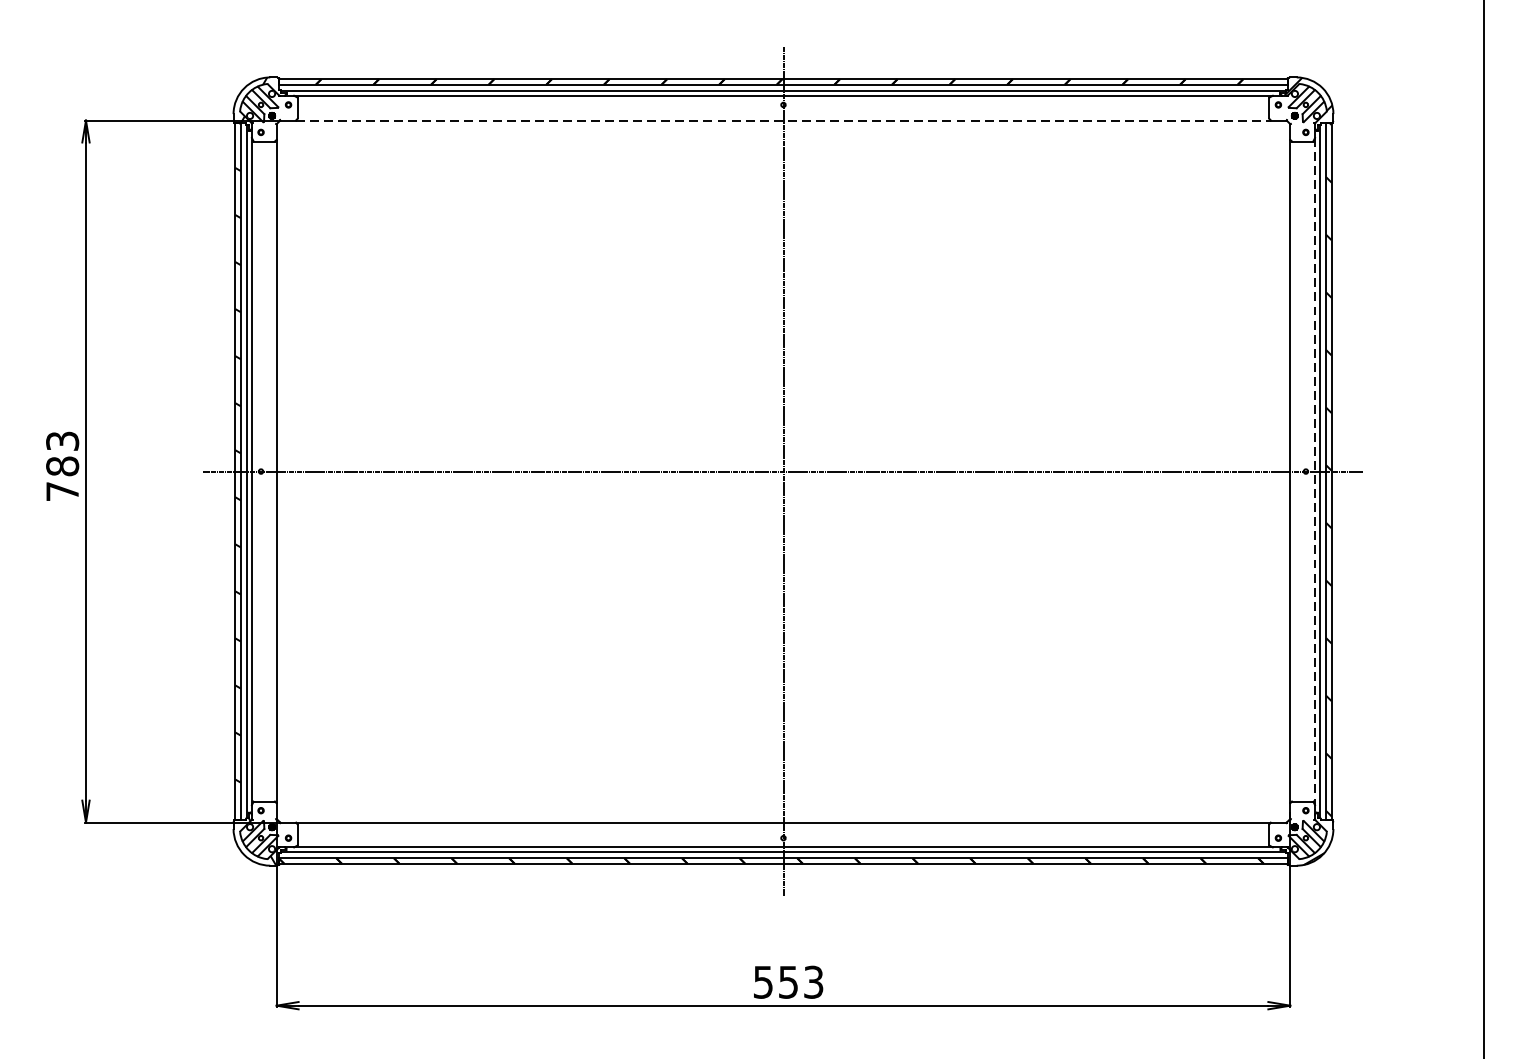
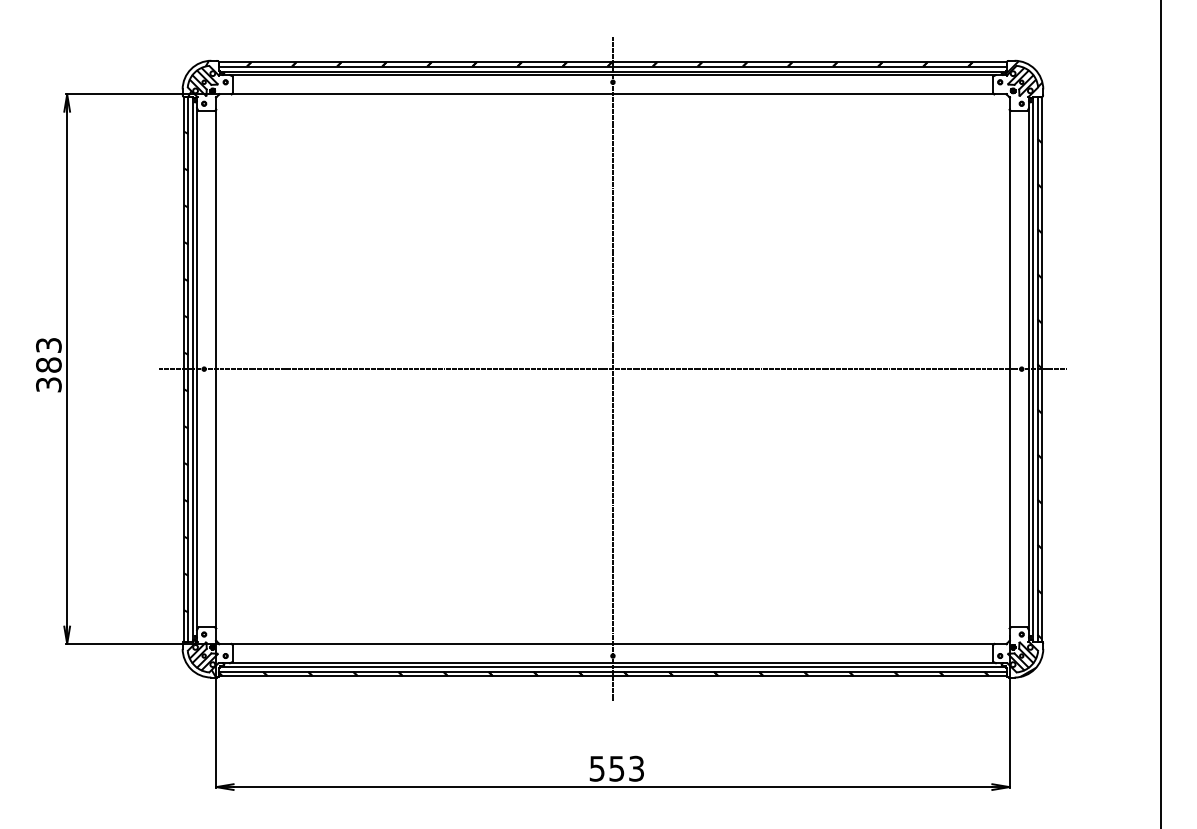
line: (782, 120) -> (612, 94), dashed -> solid
line: (1314, 471) -> (1028, 369), dashed -> solid
text: (62, 491) -> (48, 384), 783 -> 383

